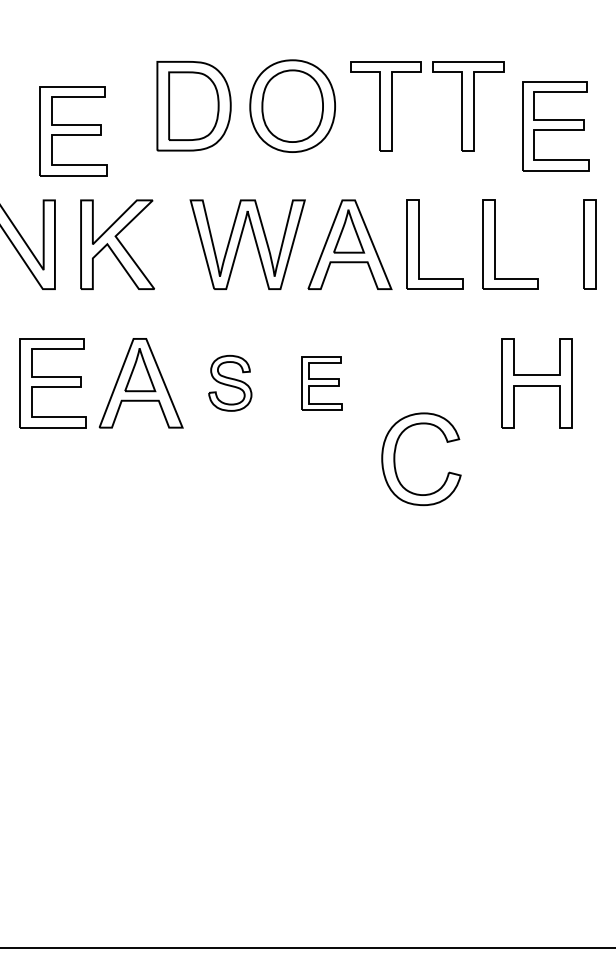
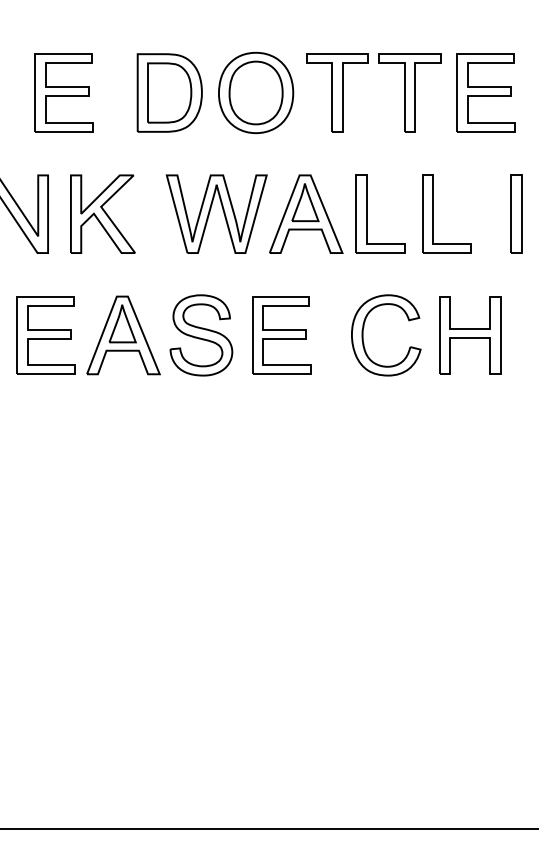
part: (555, 126) -> (486, 93), moved
part: (73, 131) -> (64, 93), moved
part: (230, 383) -> (201, 335), size x1.67
part: (321, 383) -> (281, 335), size x1.67
part: (395, 459) -> (363, 335), moved

